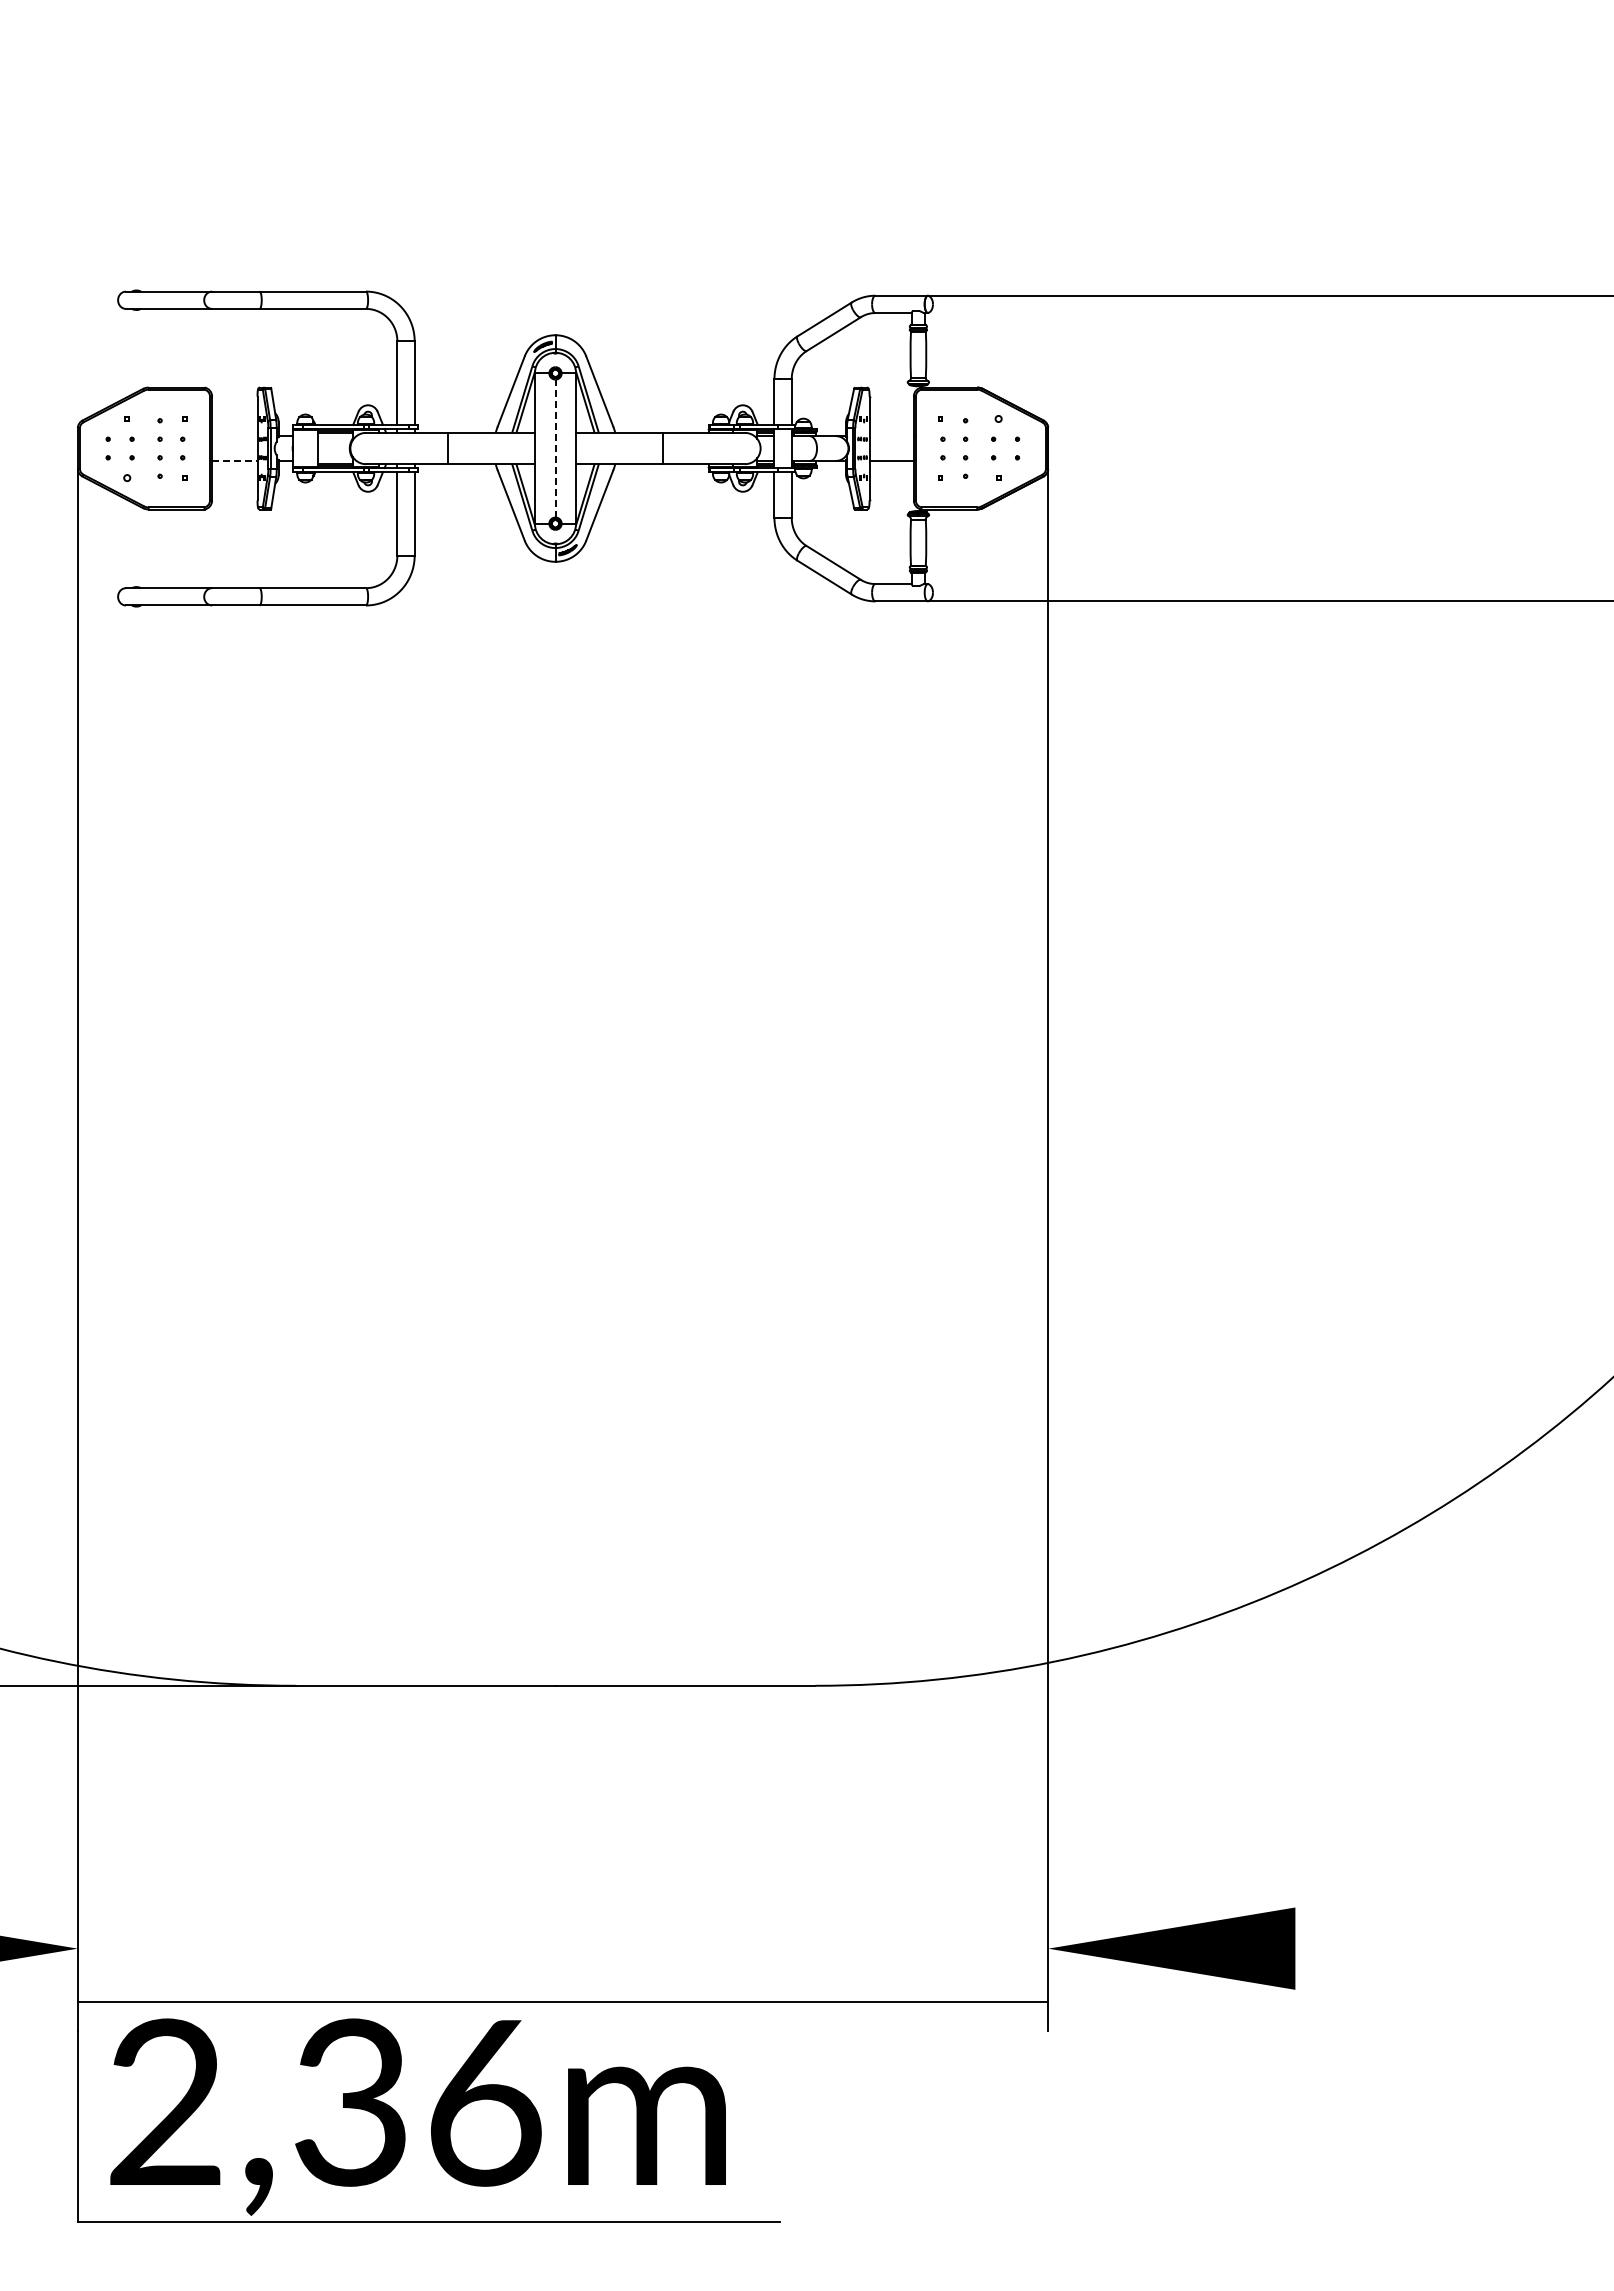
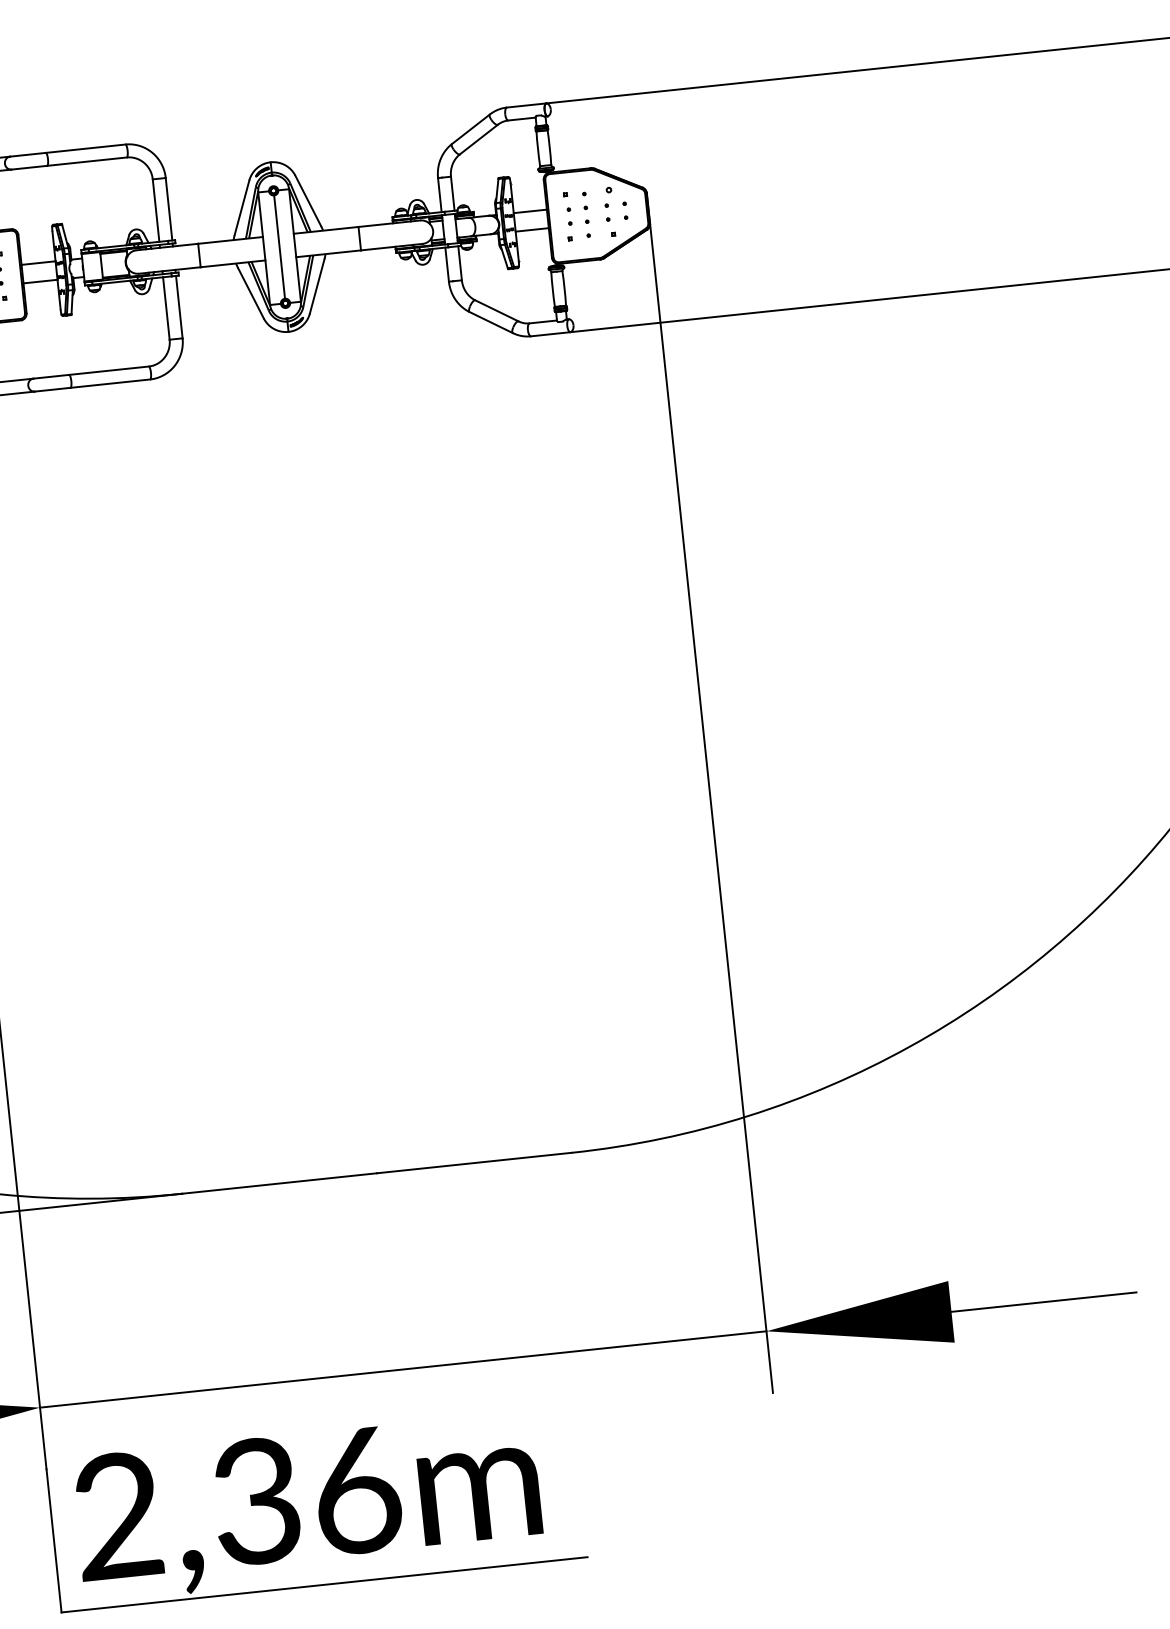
line: (234, 436) -> (38, 263), added
line: (891, 436) -> (530, 211), added
line: (555, 448) -> (279, 247), dashed -> solid
line: (234, 460) -> (40, 281), dashed -> solid
line: (1418, 1948) -> (1043, 1302), added
line: (562, 2001) -> (402, 1369), moved

